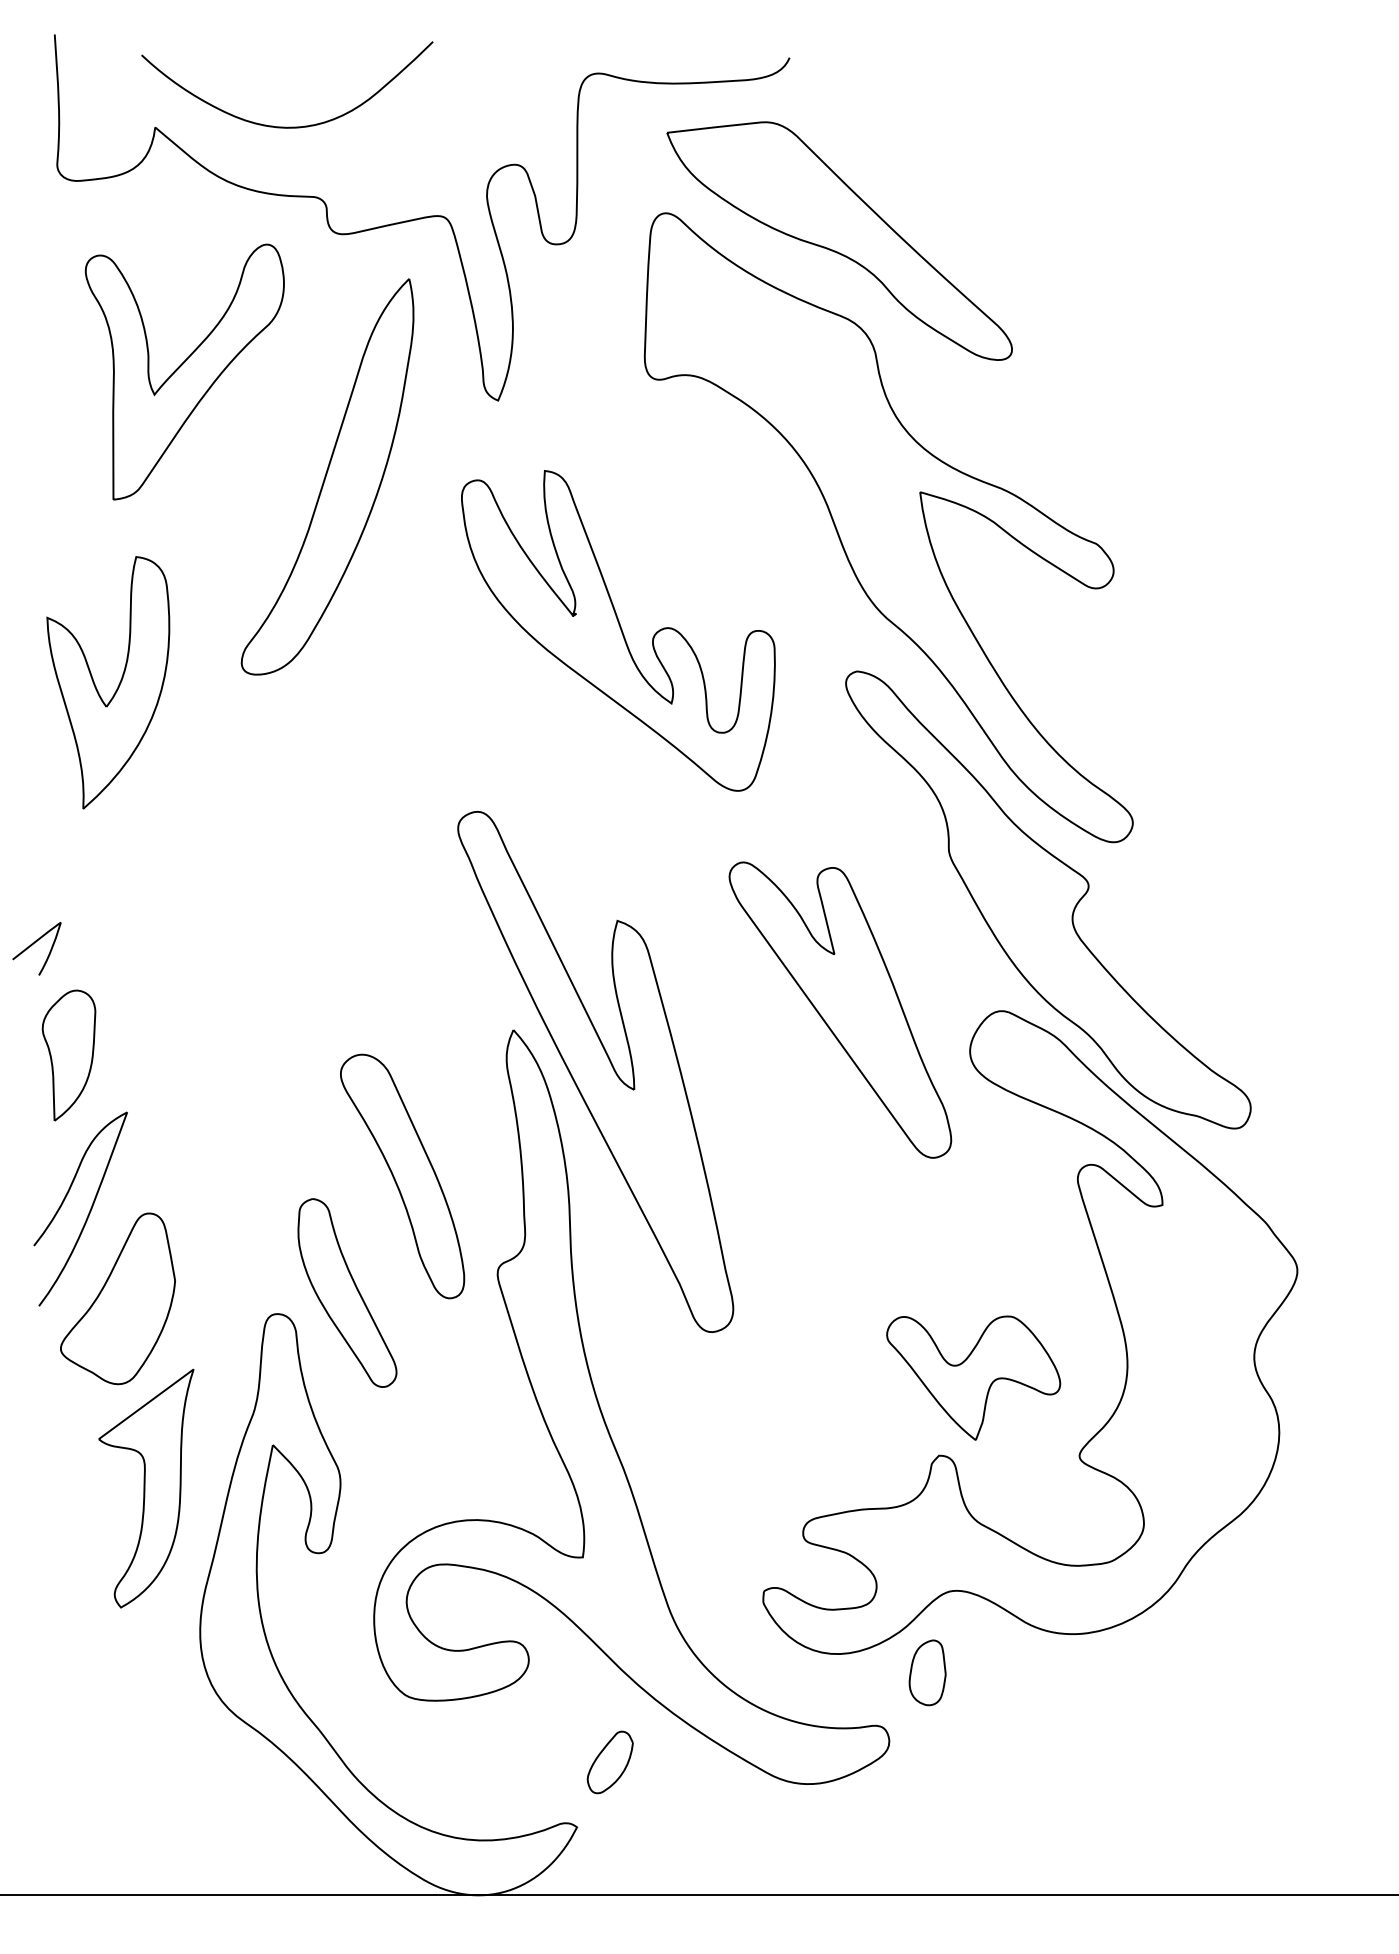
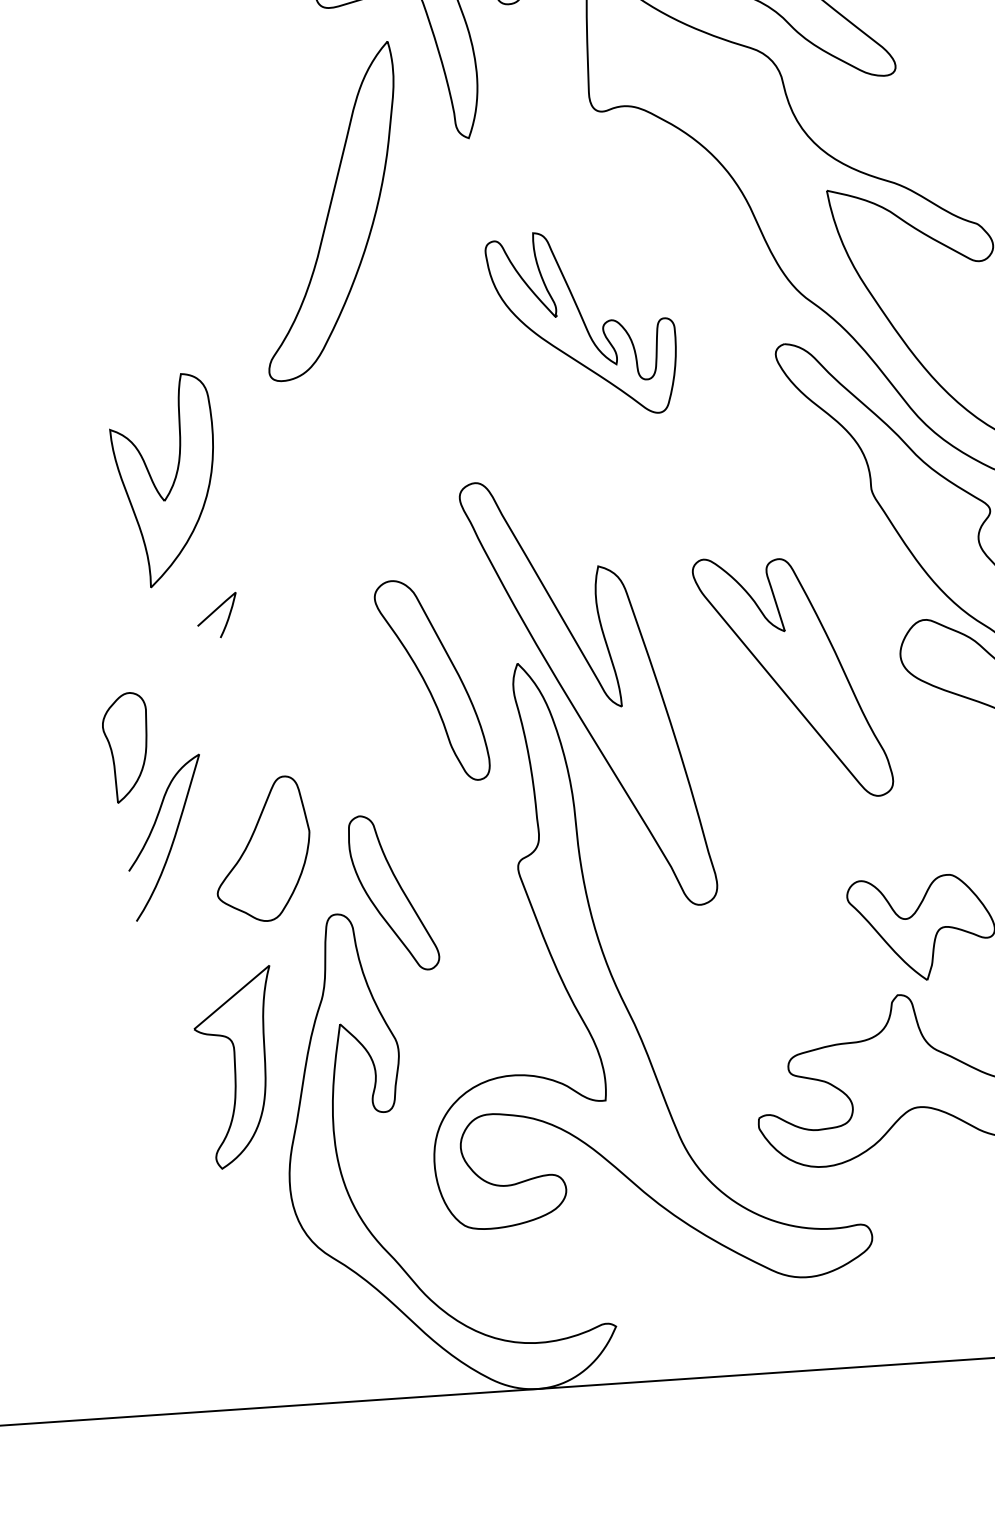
part: (184, 371) -> (204, 131), removed
part: (618, 630) -> (582, 323), size x0.7
part: (117, 686) -> (172, 483), moved
curve: (33, 944) -> (214, 612), moved
part: (840, 1009) -> (793, 677), moved
part: (68, 1055) -> (125, 747), moved
part: (402, 1176) -> (432, 680), moved
part: (117, 1298) -> (262, 849), moved
part: (927, 1672) -> (900, 1177), removed
part: (609, 1762) -> (639, 1270), removed

